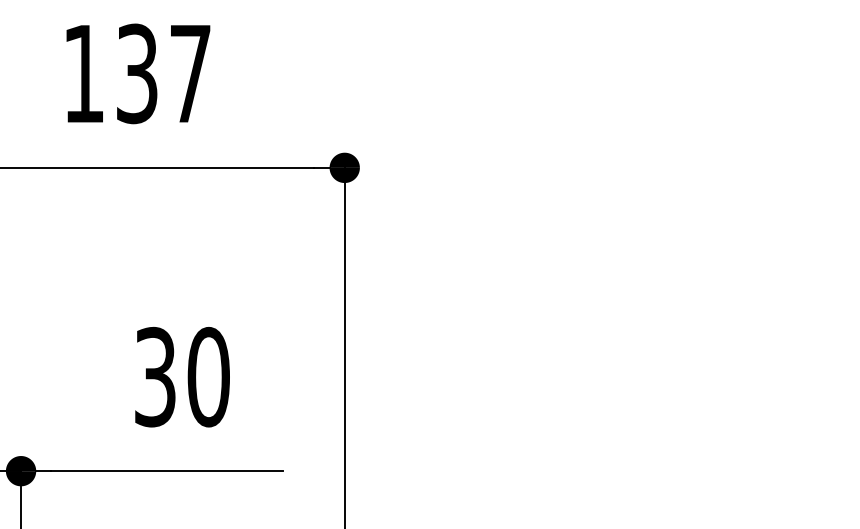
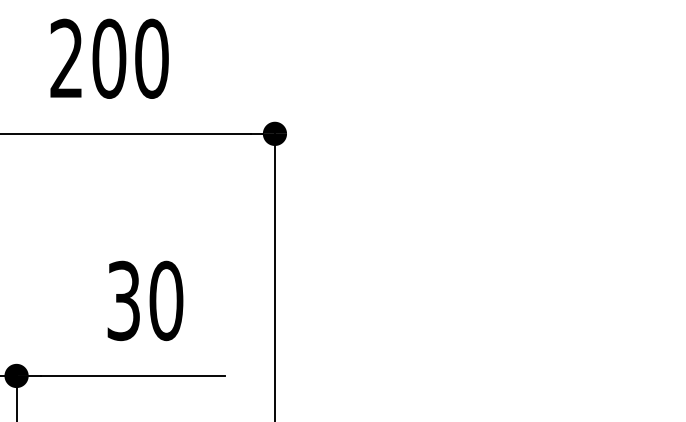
text: (137, 73) -> (109, 58), 137 -> 200

